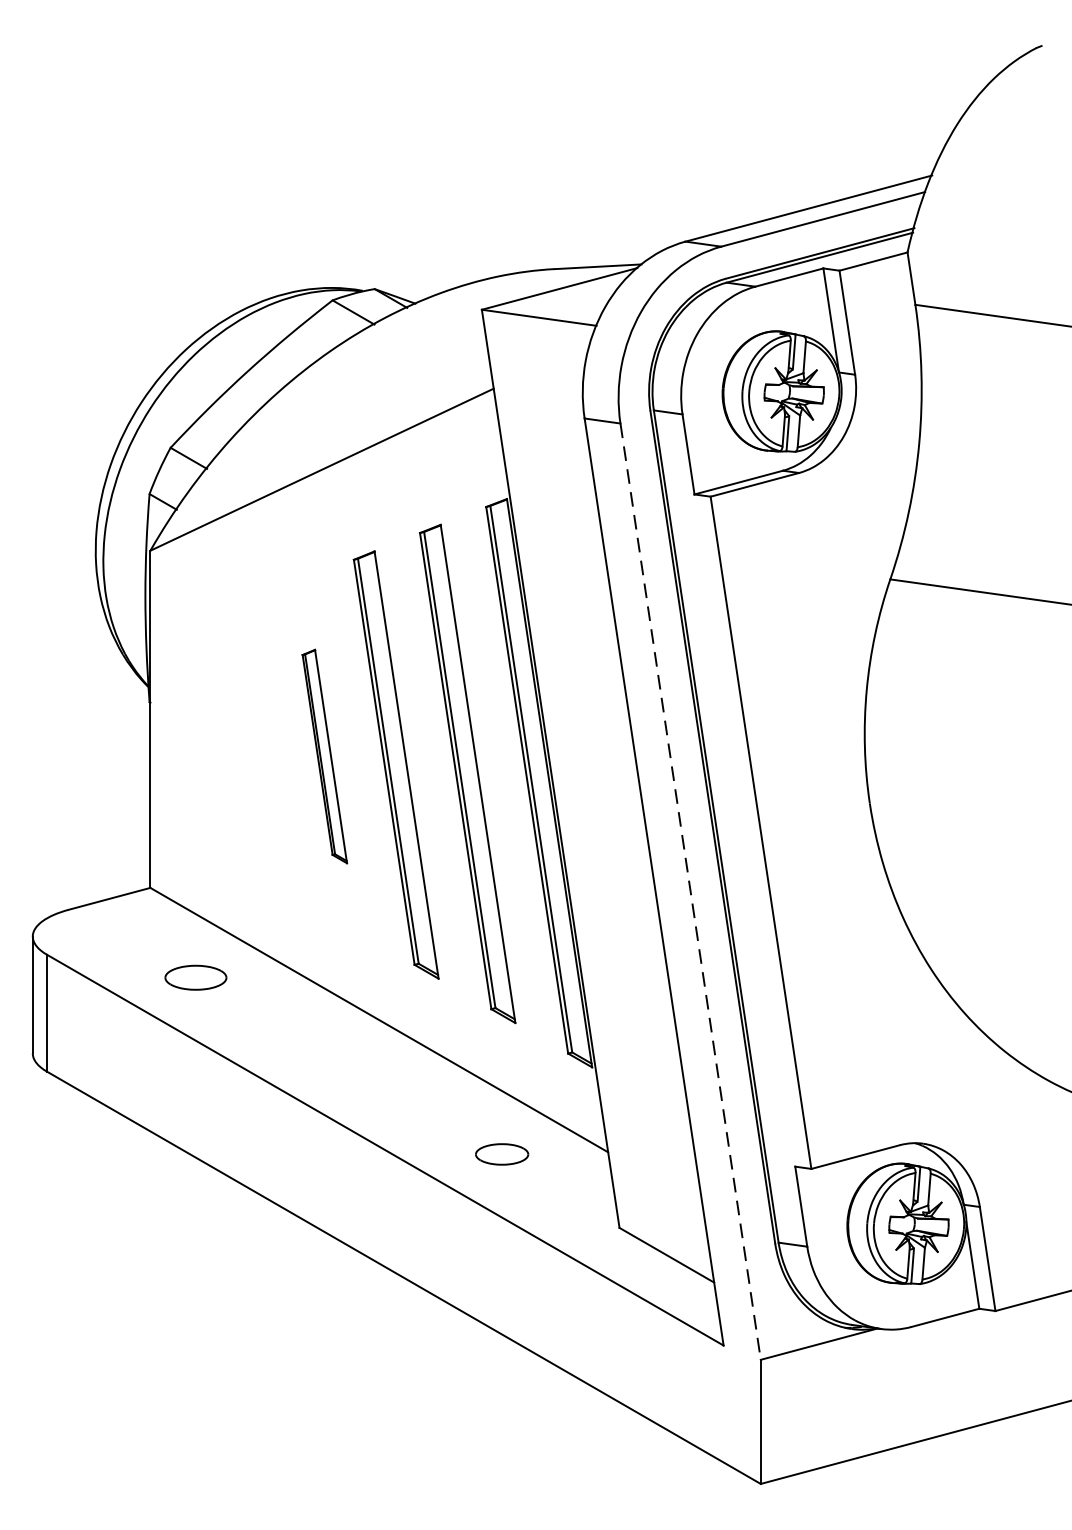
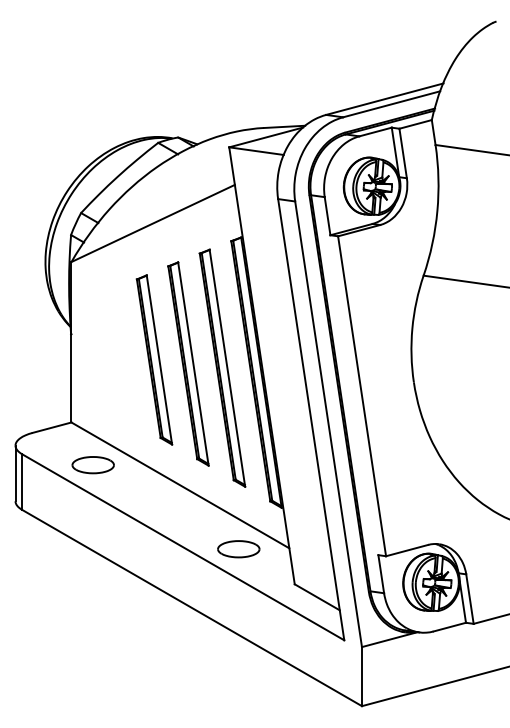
part: (324, 755) -> (154, 359), size x1.67
line: (690, 892) -> (328, 424), dashed -> solid
part: (194, 978) -> (92, 465), size x1.43
part: (501, 1154) -> (238, 549), size x1.67

